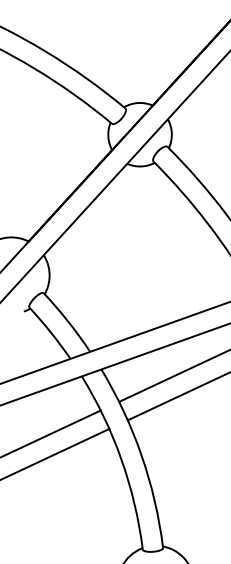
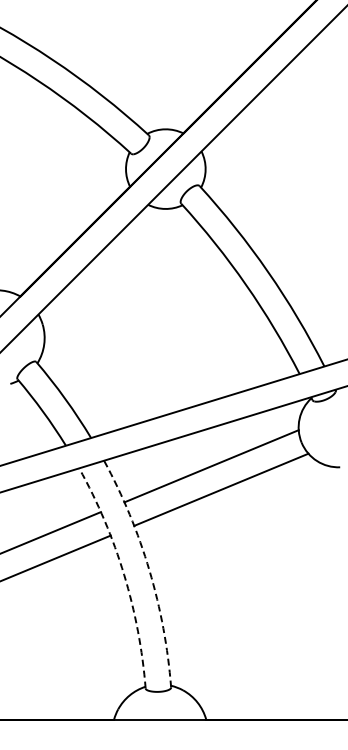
arc: (141, 455) -> (149, 570), solid -> dashed
arc: (121, 459) -> (124, 574), solid -> dashed

